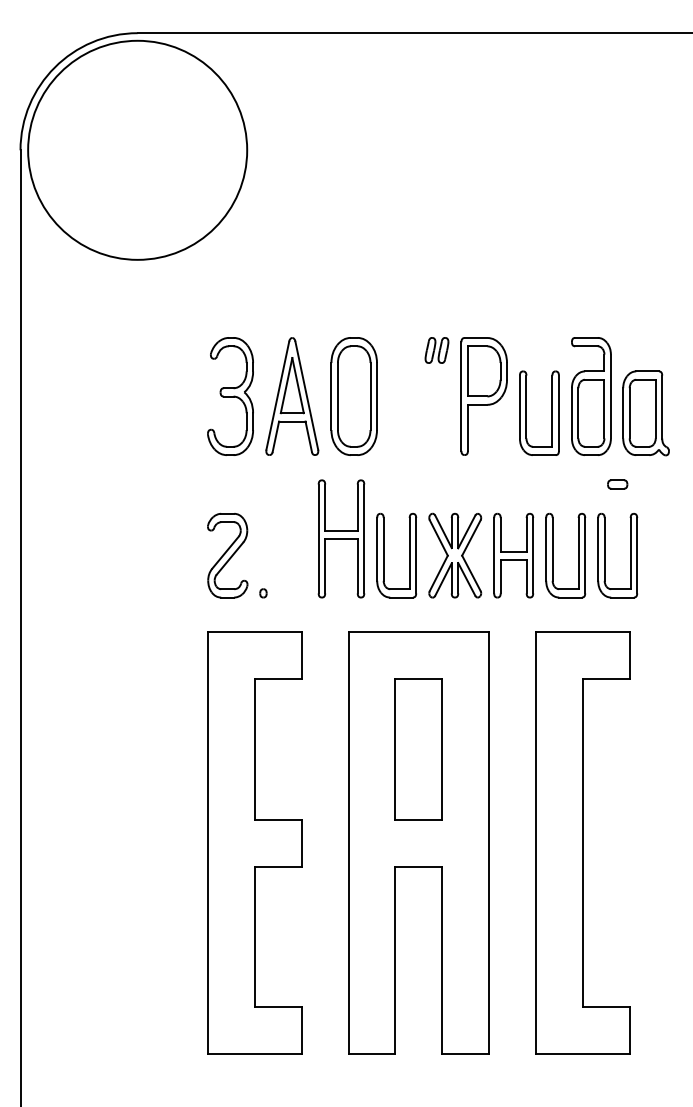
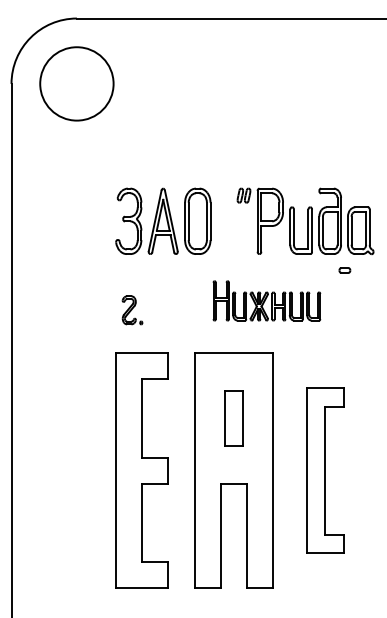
circle: (136, 149) -> (76, 83), size x0.6
part: (477, 538) -> (266, 300), size x0.6
part: (237, 556) -> (132, 310), size x0.6
part: (418, 749) -> (233, 418), size x0.7
part: (582, 842) -> (325, 470), size x0.7

